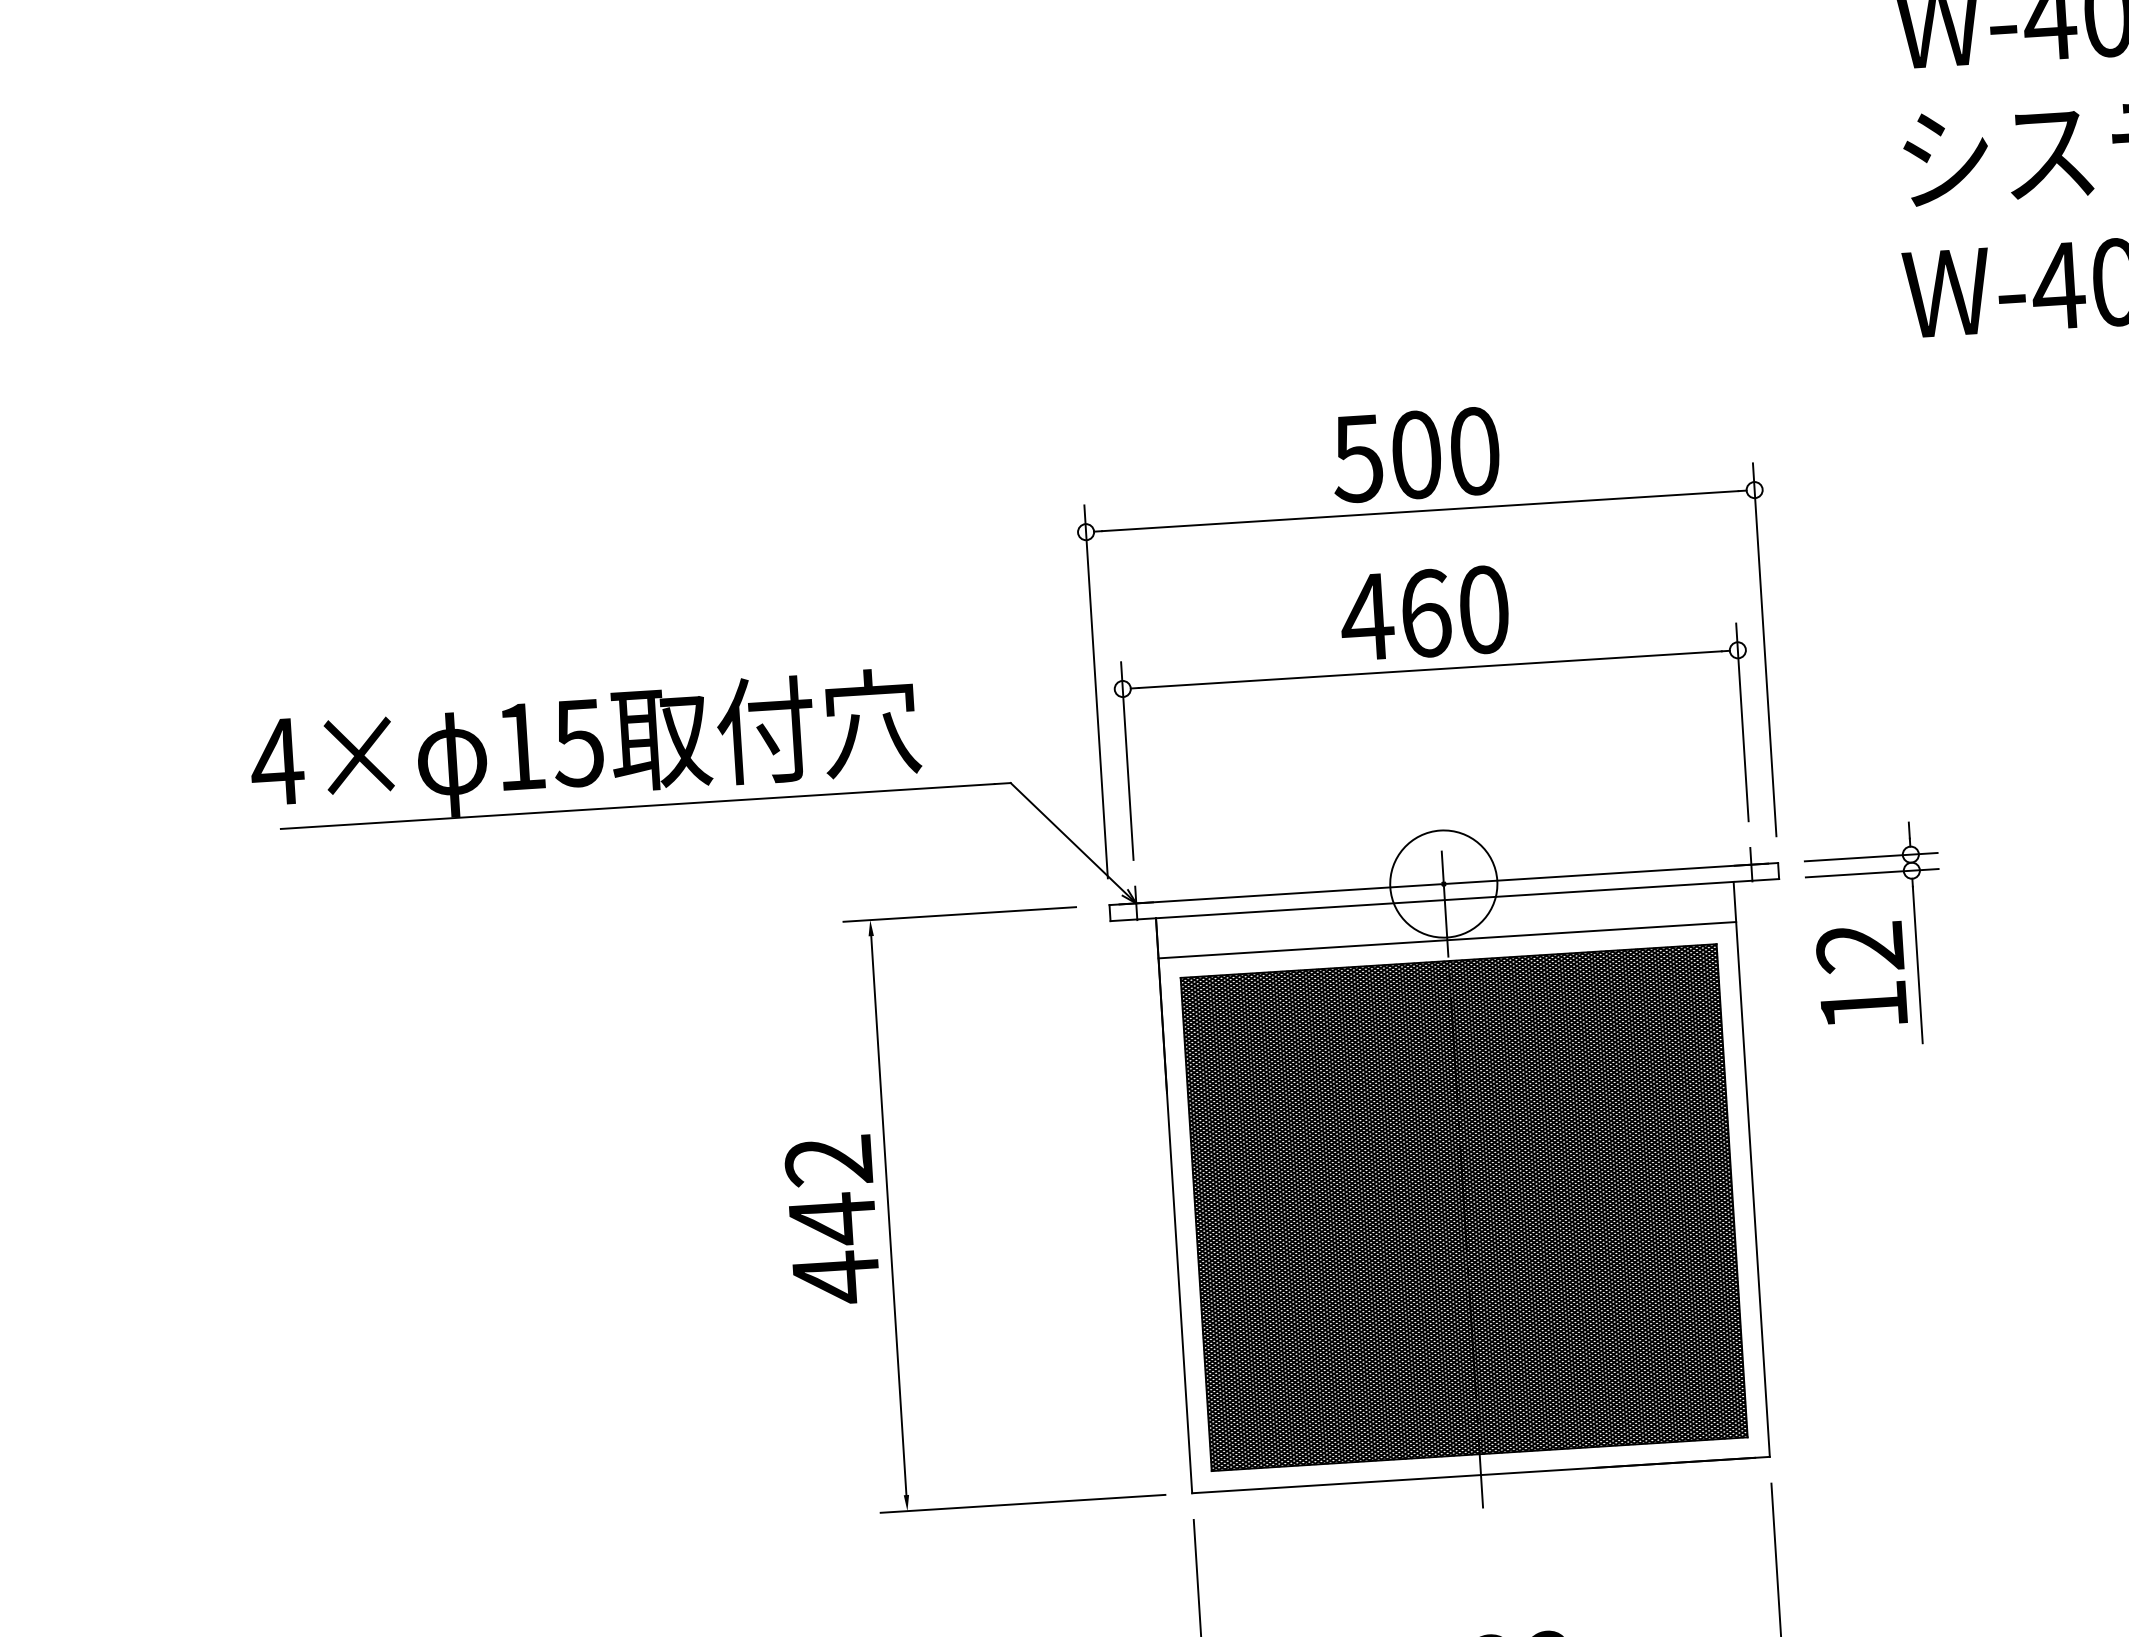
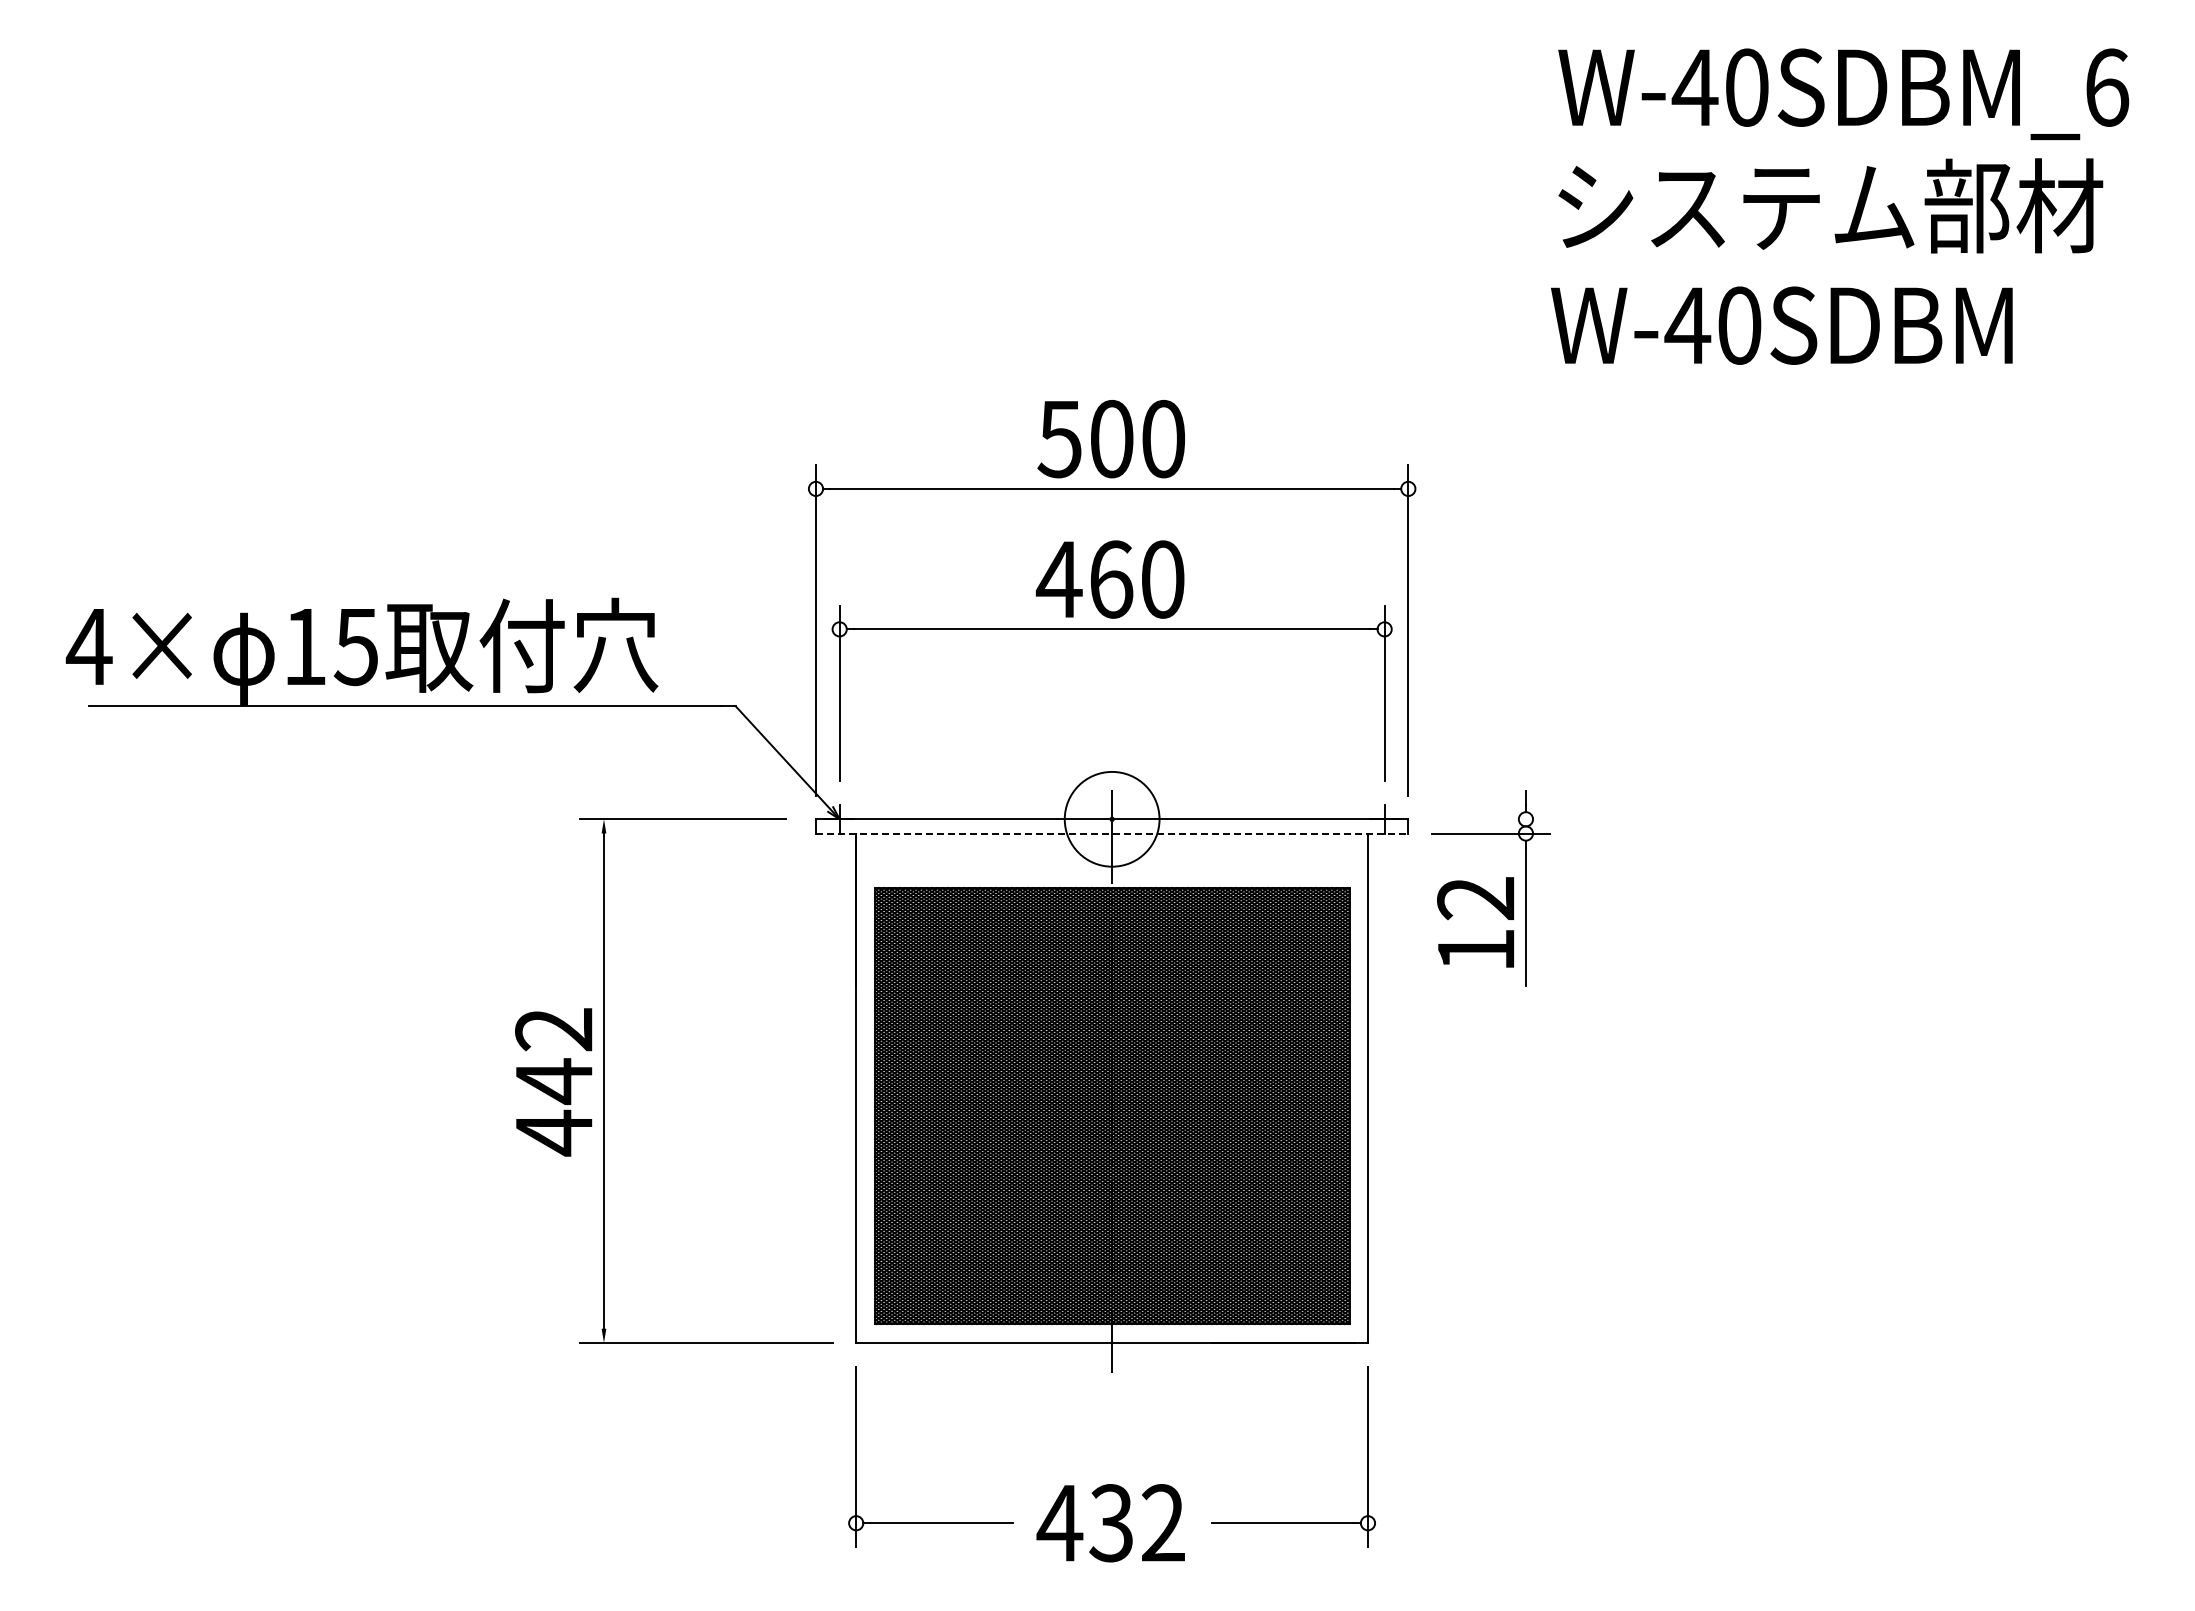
line: (1870, 857) -> (1490, 819), removed
line: (1445, 900) -> (1112, 833), solid -> dashed
line: (1447, 940) -> (1112, 869), removed

